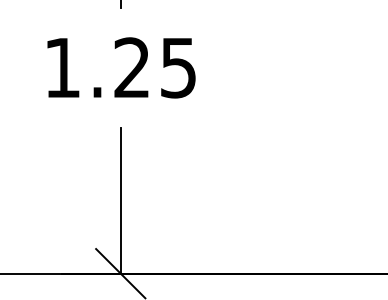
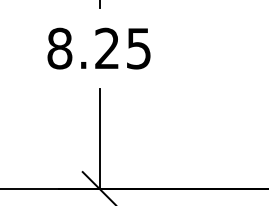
text: (62, 67) -> (59, 48), 1.25 -> 8.25

